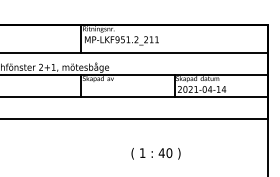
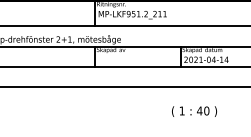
text: (155, 153) -> (193, 111), moved

